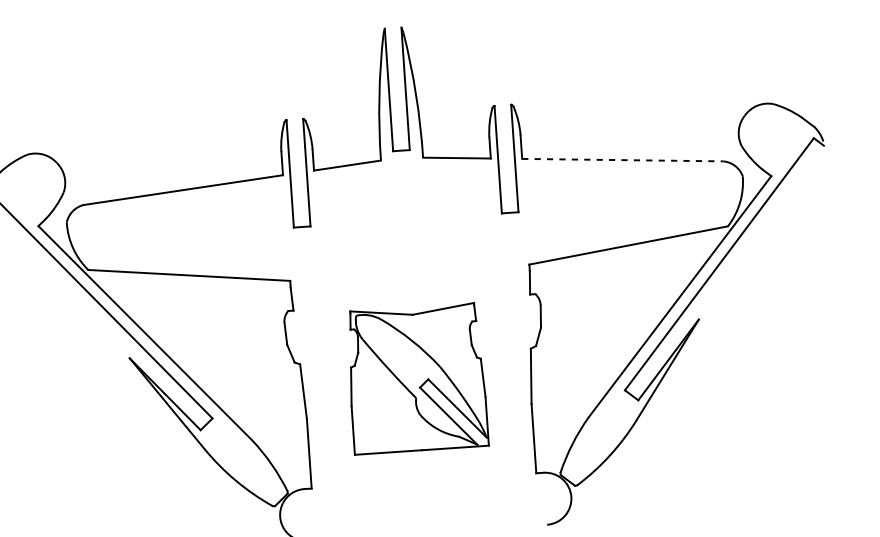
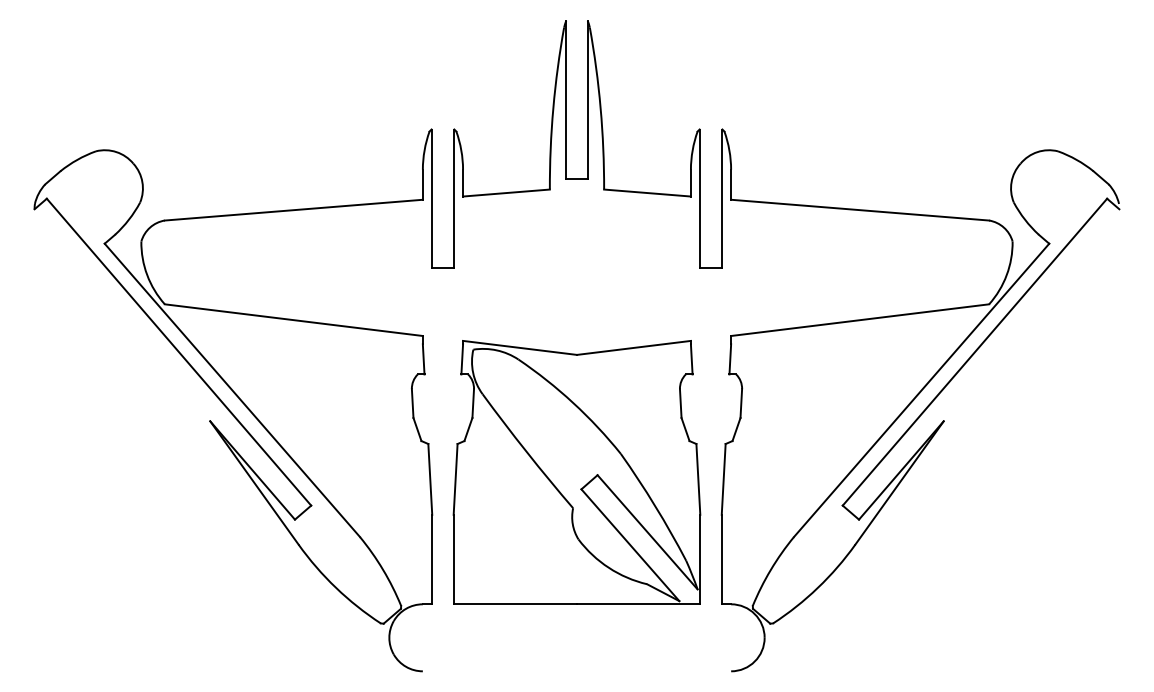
line: (623, 160) -> (860, 210), dashed -> solid
part: (416, 378) -> (576, 472), size x1.43

